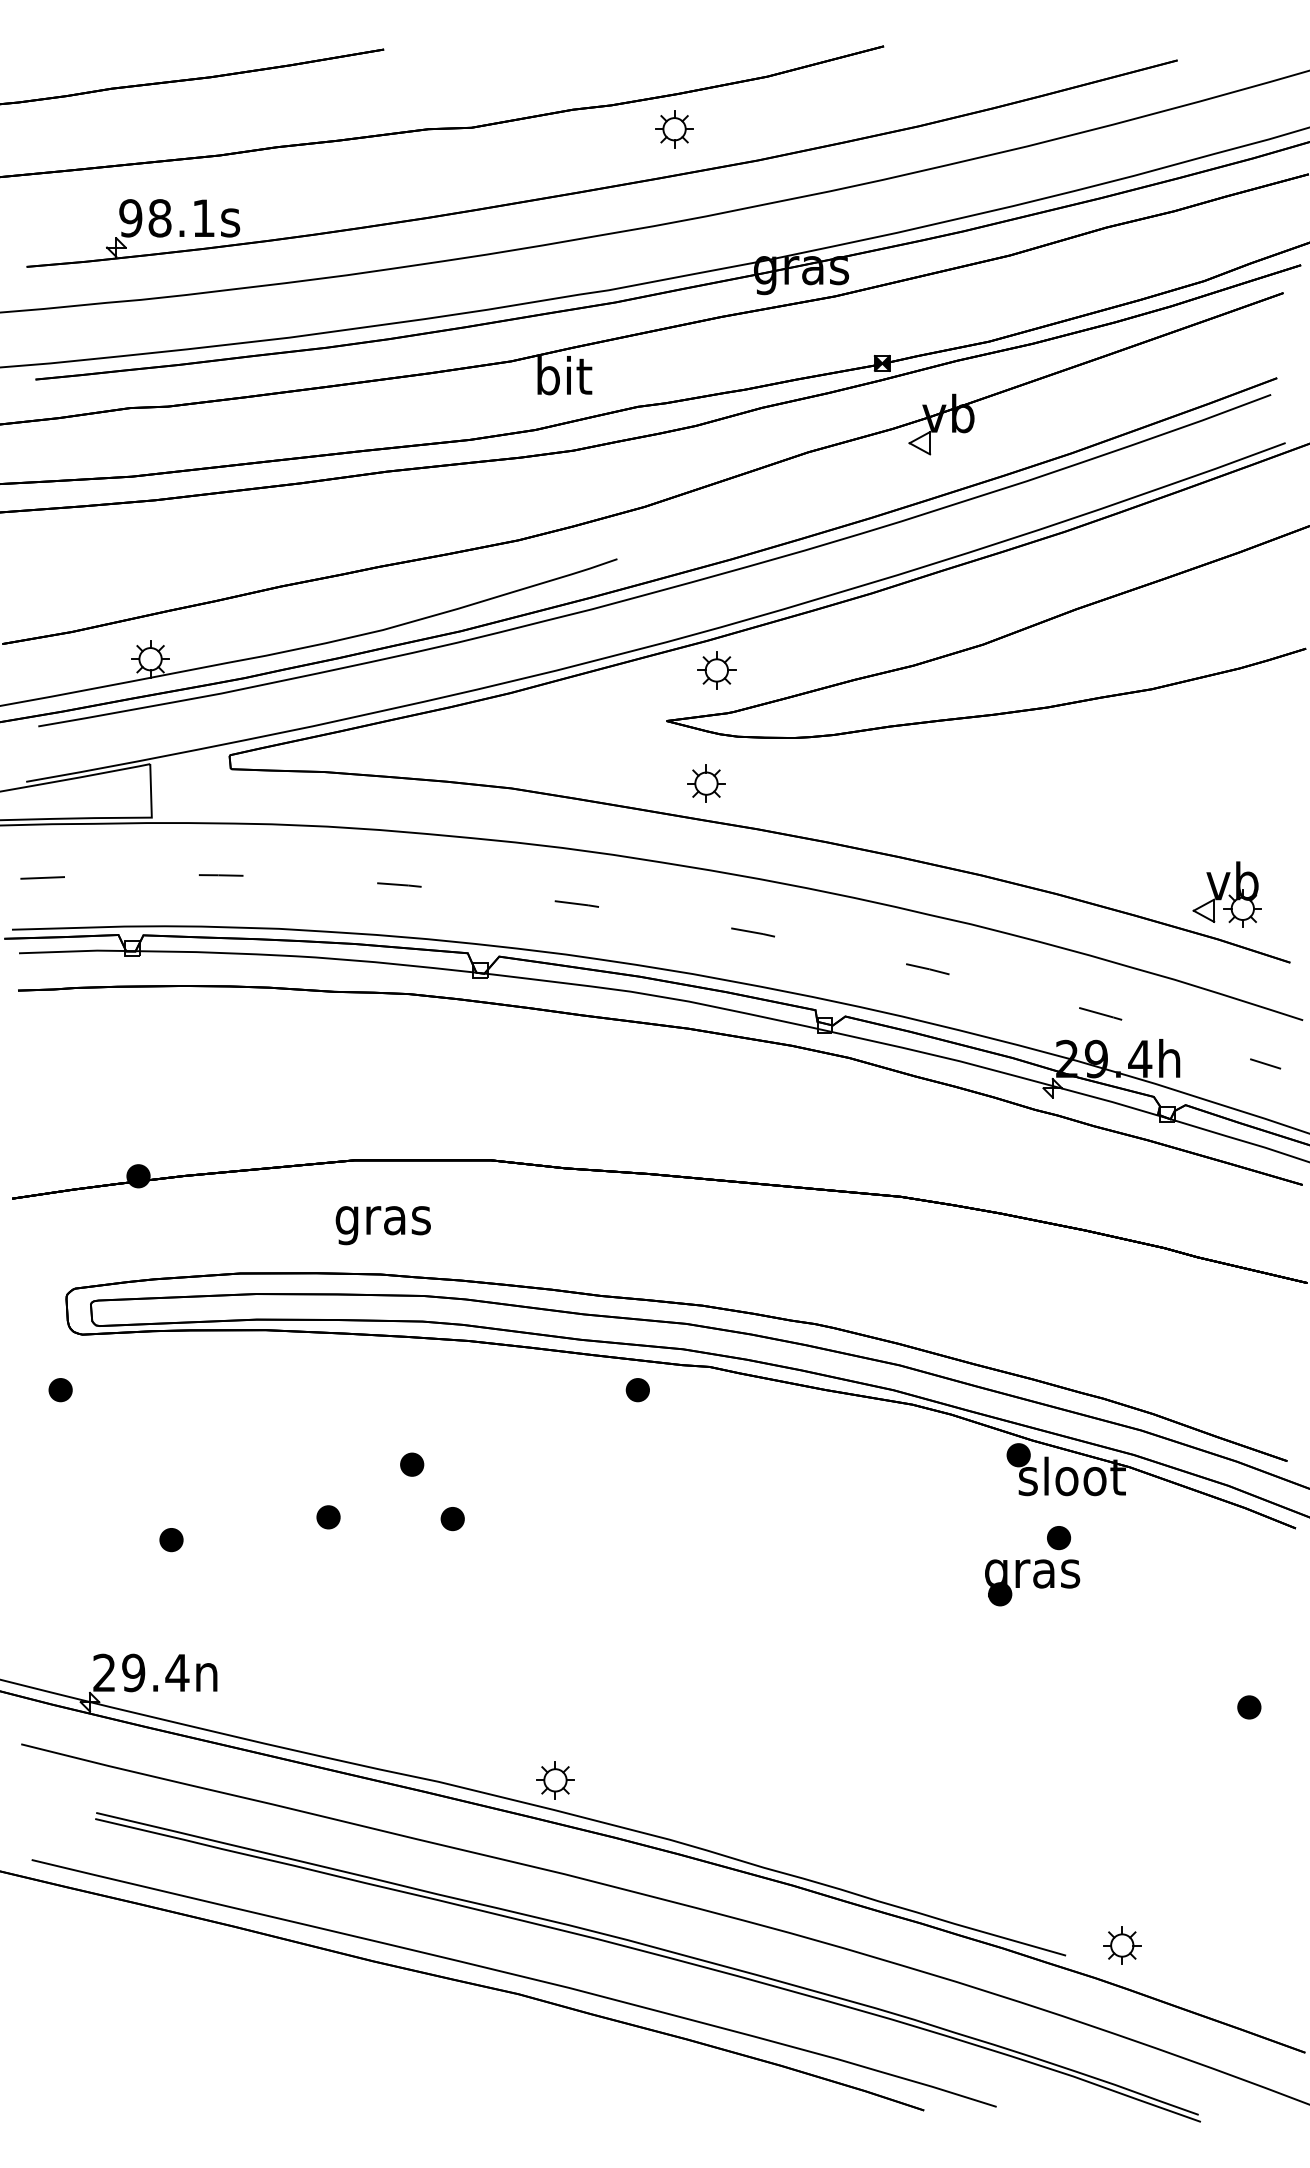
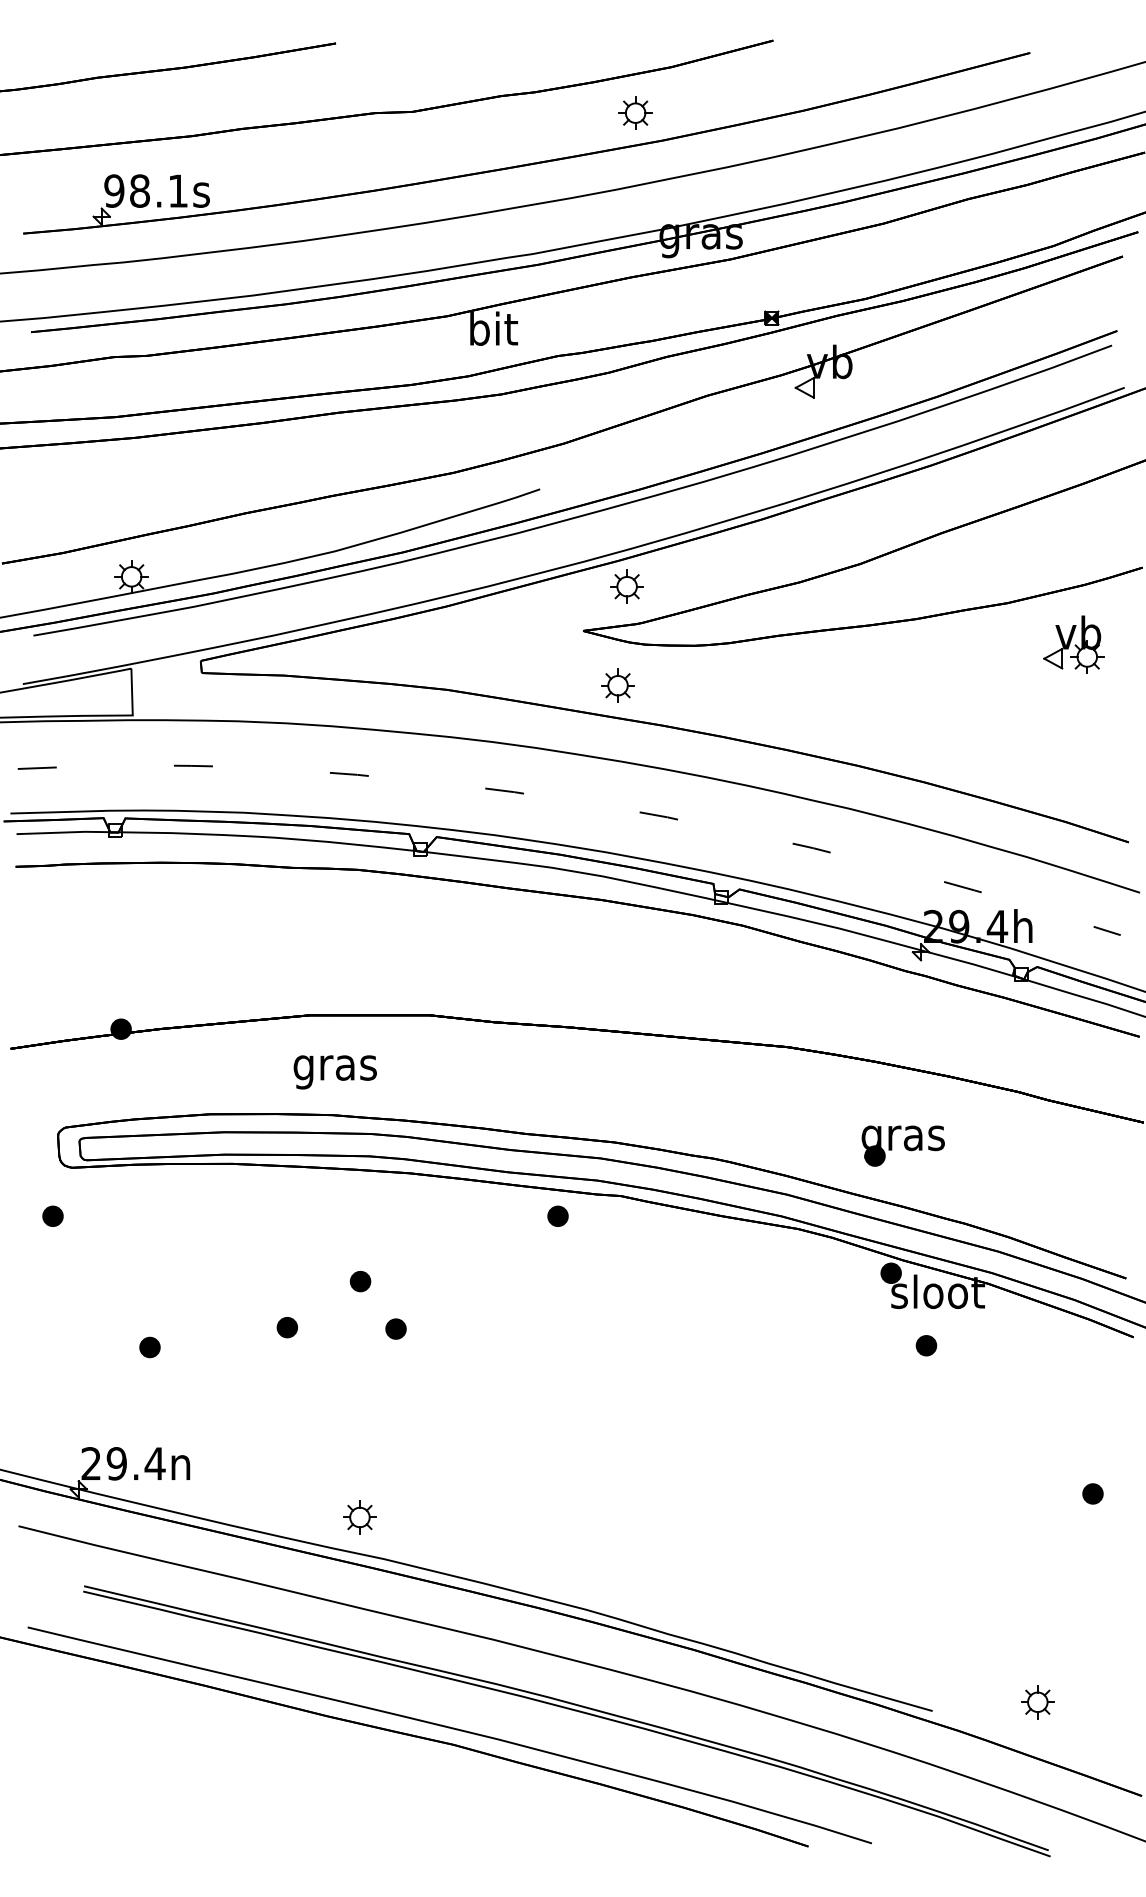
part: (674, 129) -> (635, 113), moved
part: (1226, 894) -> (1073, 644), moved
part: (1032, 1582) -> (903, 1145), moved
part: (555, 1780) -> (359, 1517), moved
part: (1122, 1945) -> (1038, 1702), moved

